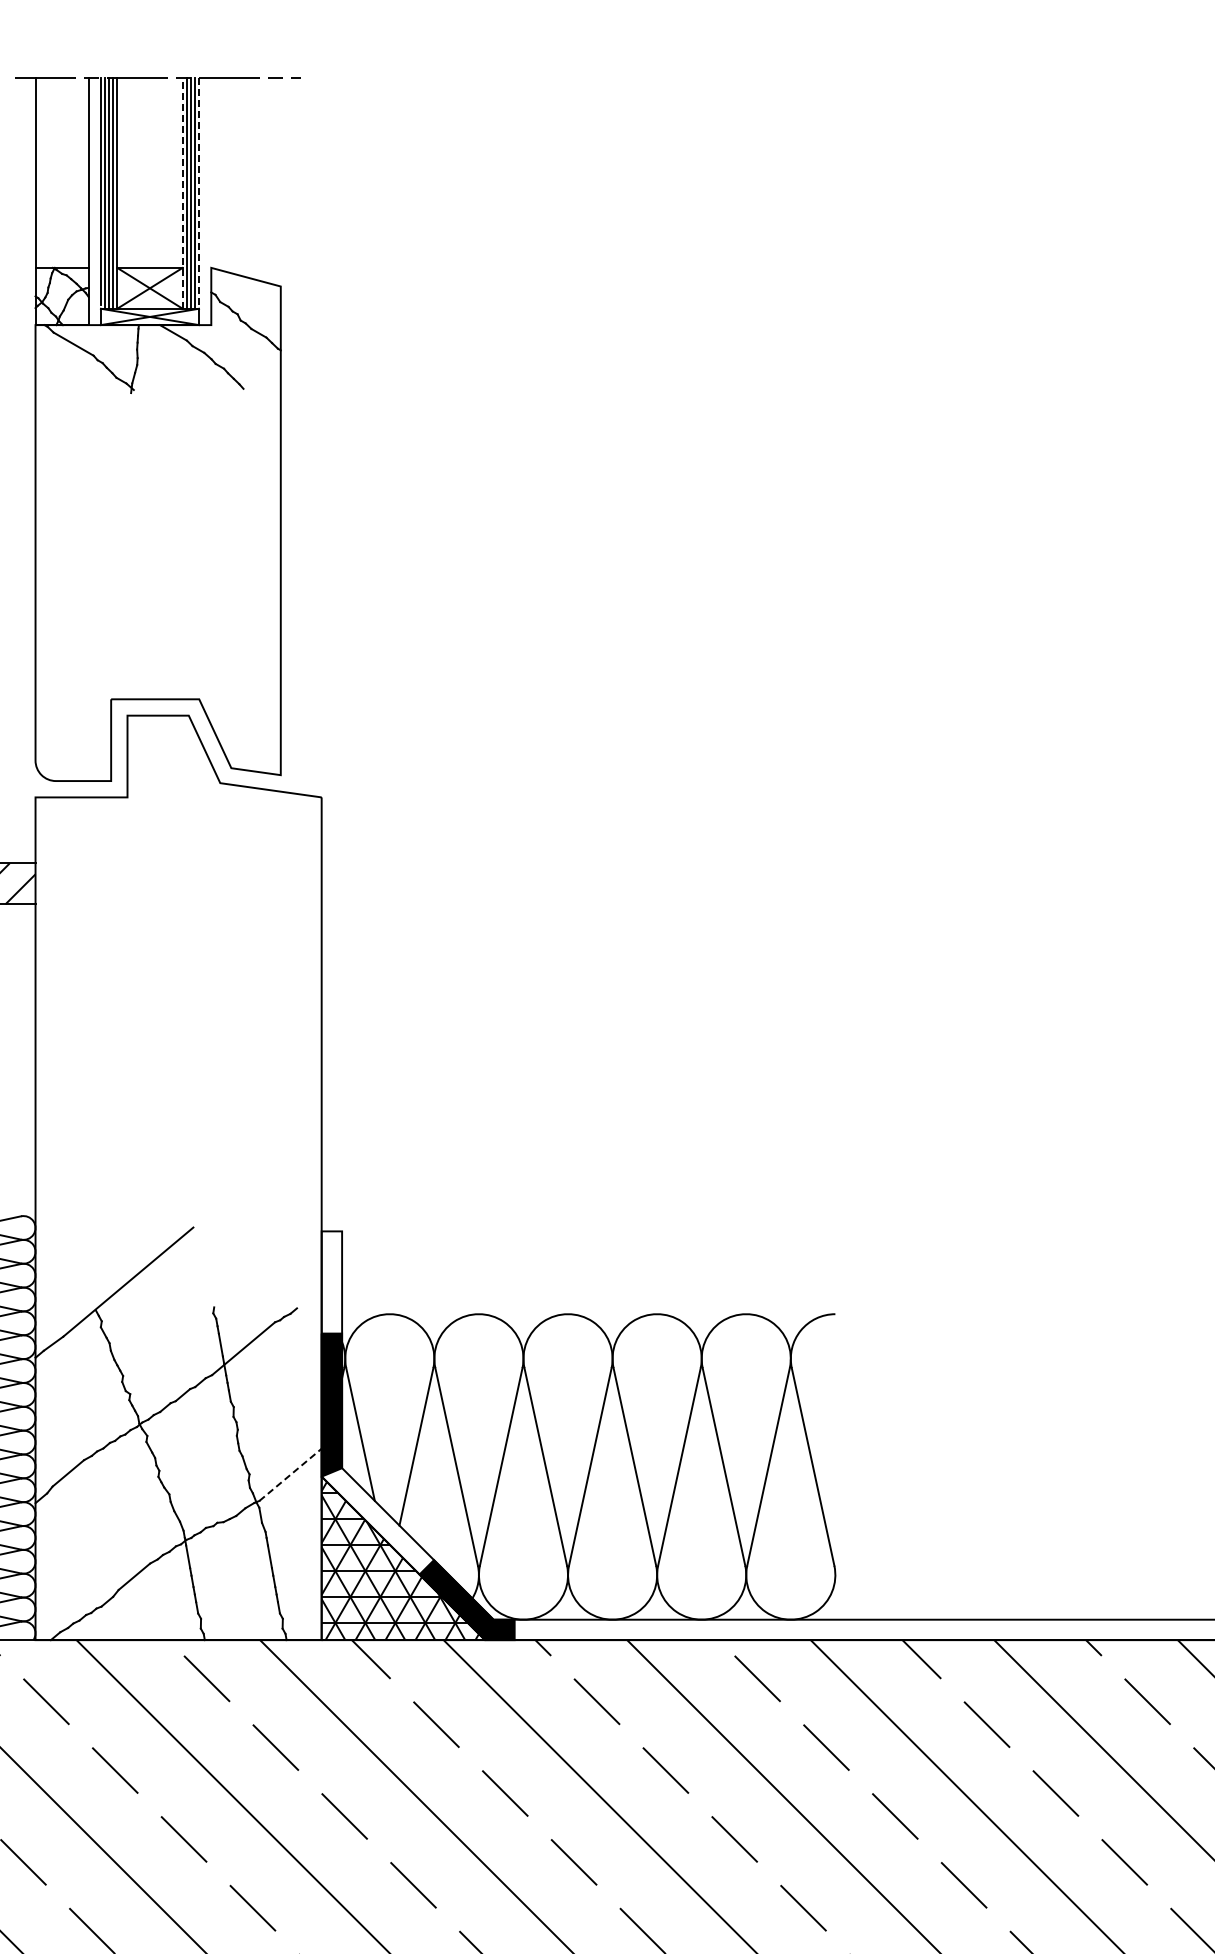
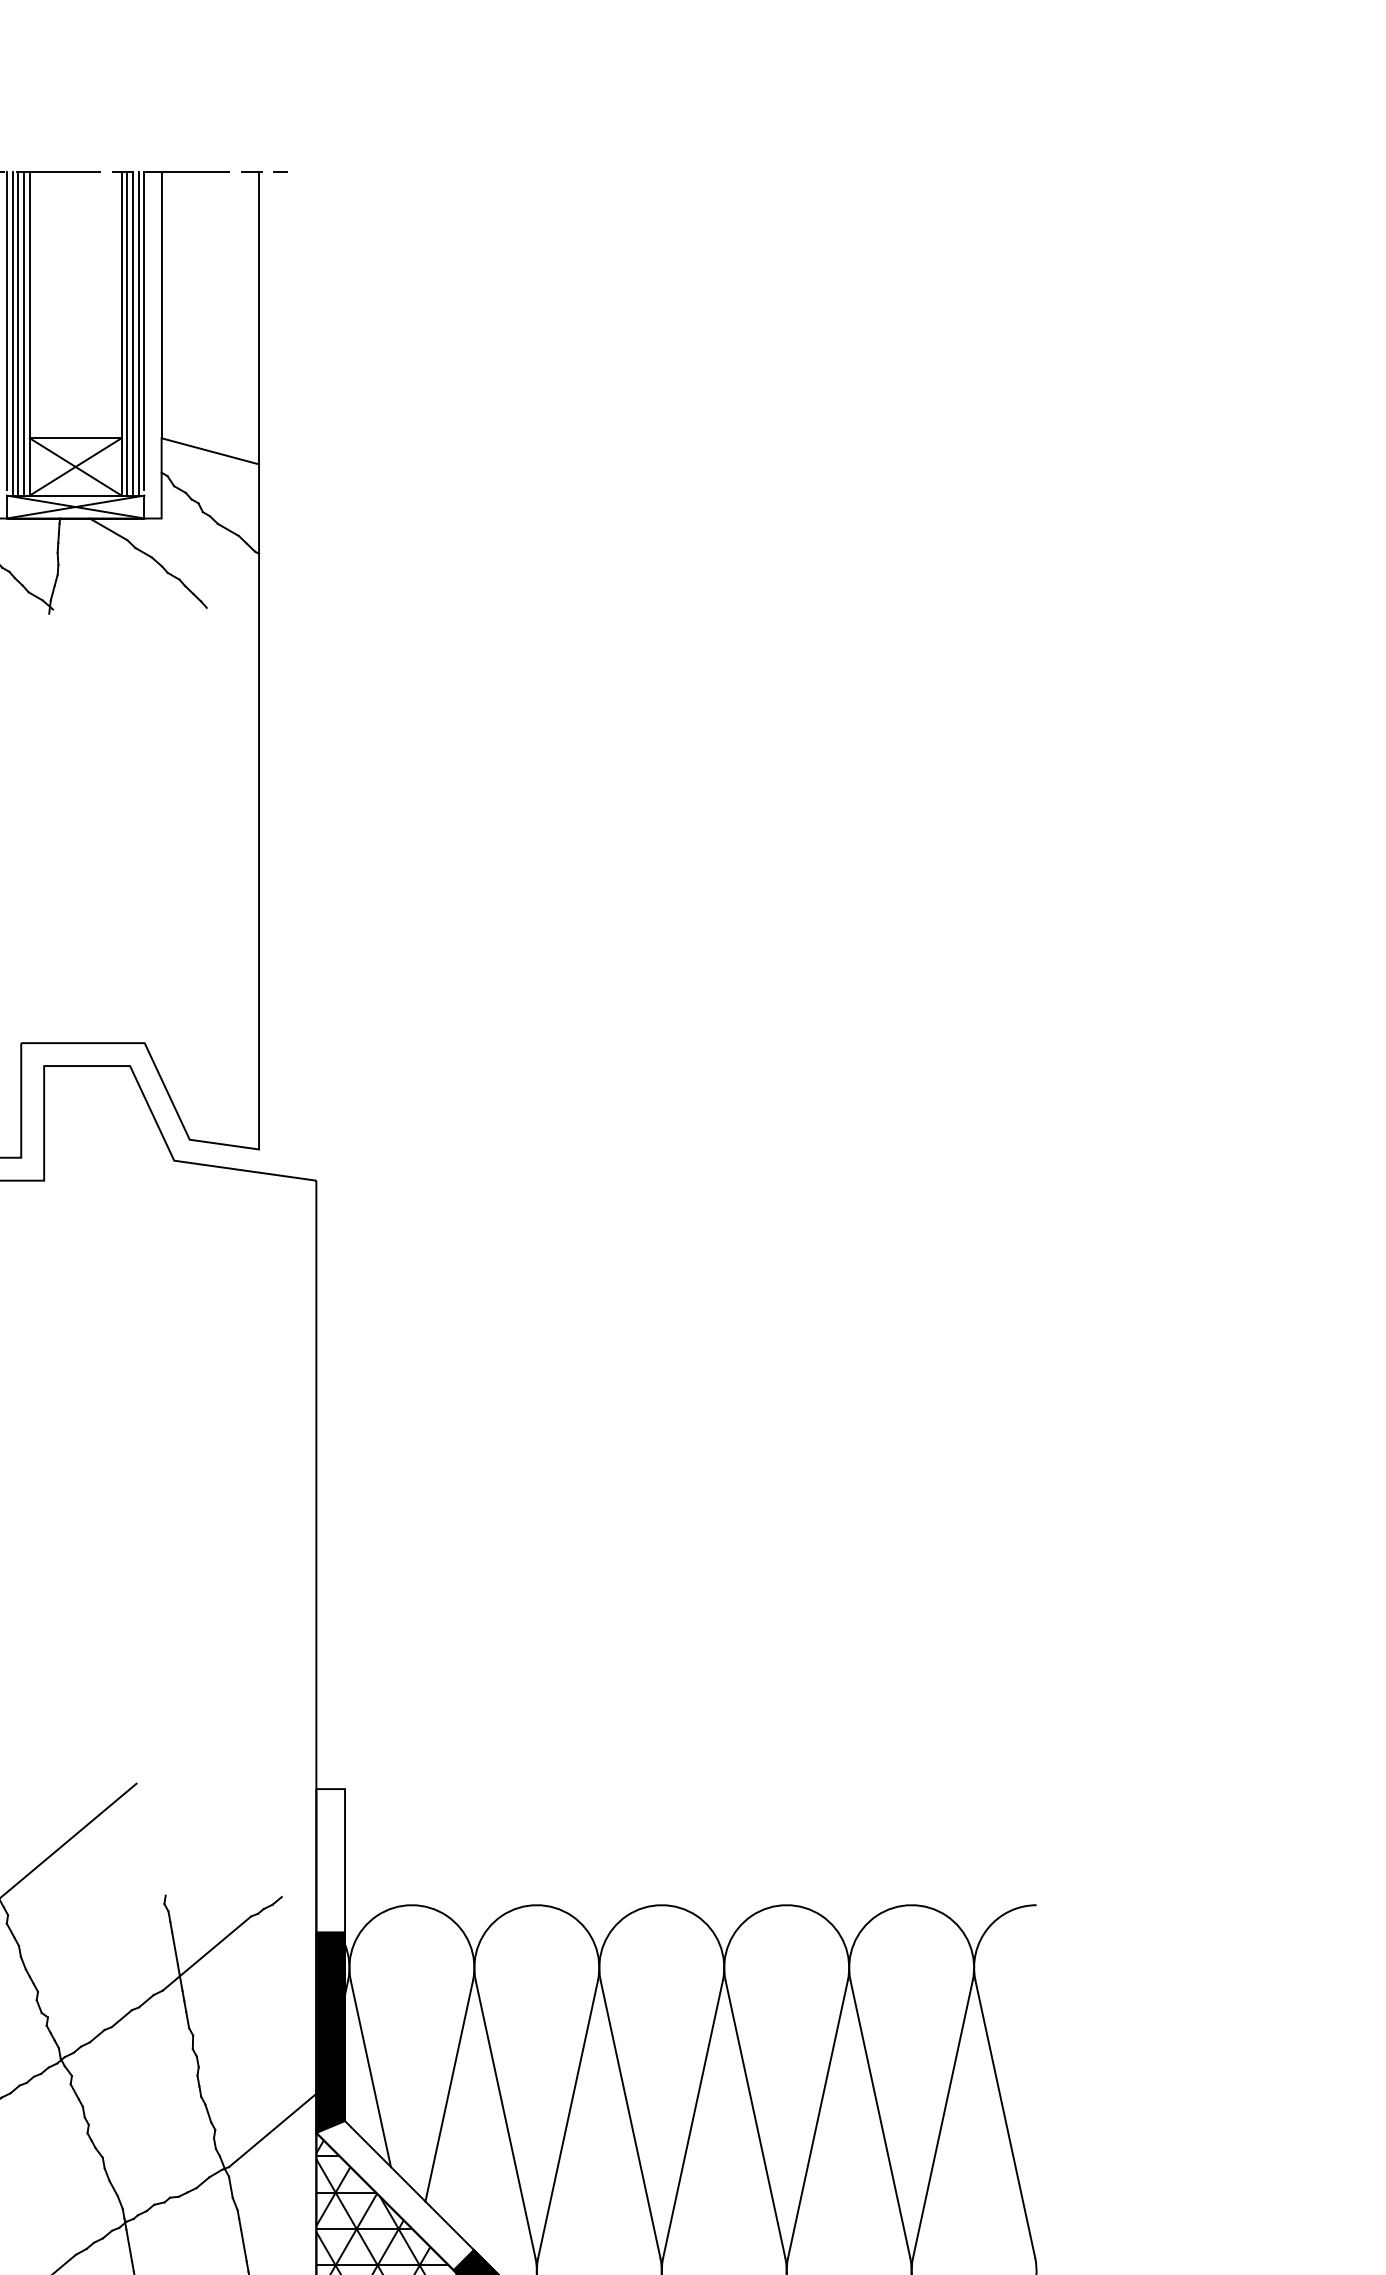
line: (211, 172) -> (161, 304), added
line: (280, 181) -> (258, 317), added
line: (199, 191) -> (145, 331), dashed -> solid
line: (182, 192) -> (121, 332), dashed -> solid
line: (290, 1474) -> (272, 2129), dashed -> solid

